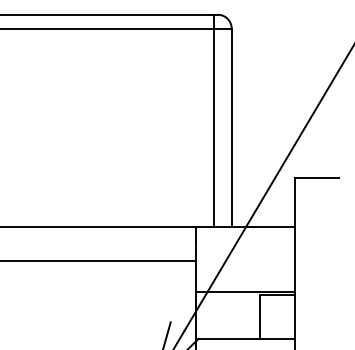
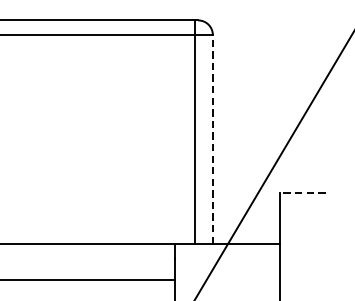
line: (231, 127) -> (212, 139), solid -> dashed
line: (316, 178) -> (302, 192), solid -> dashed

